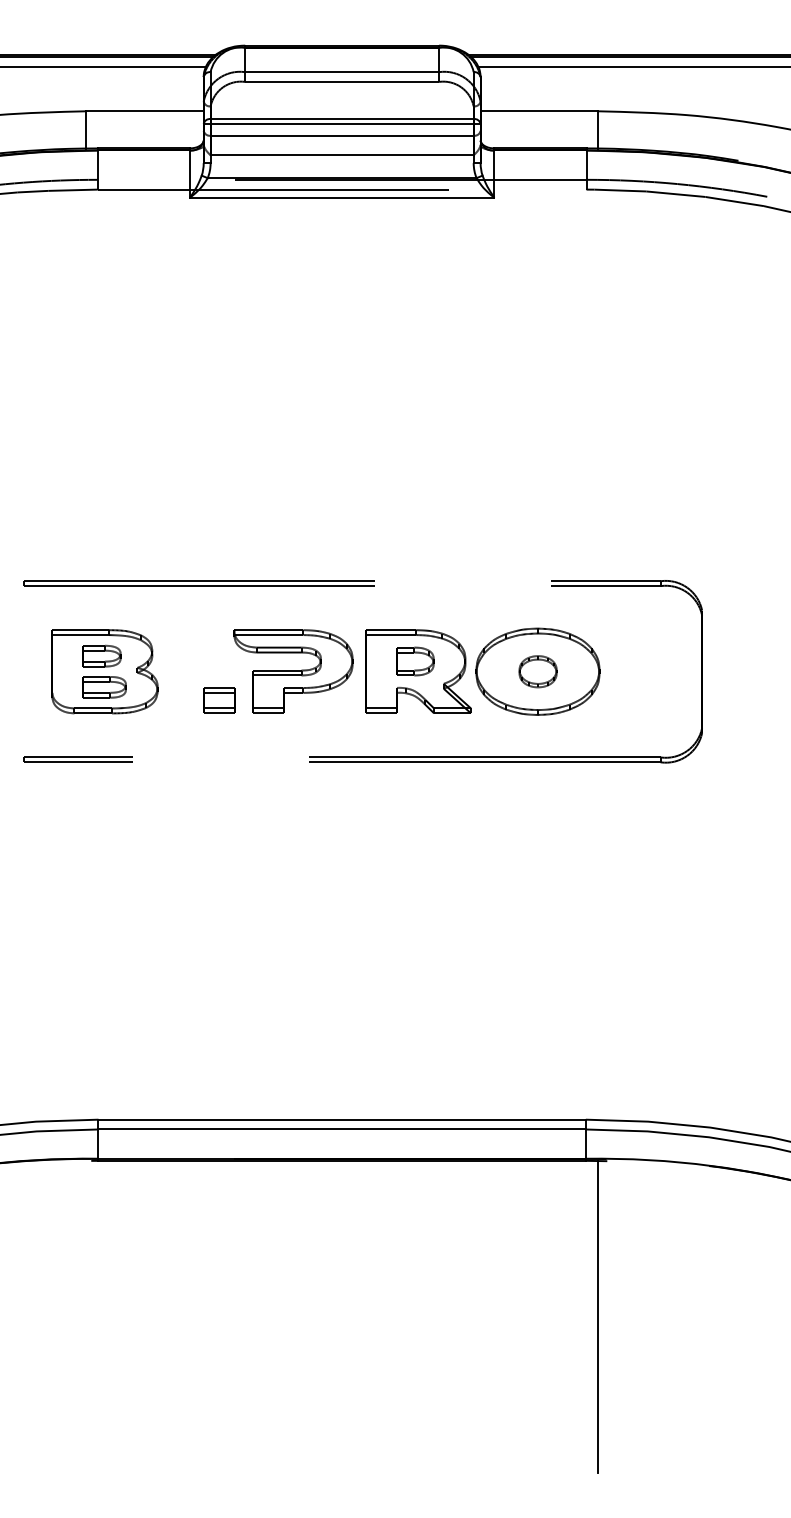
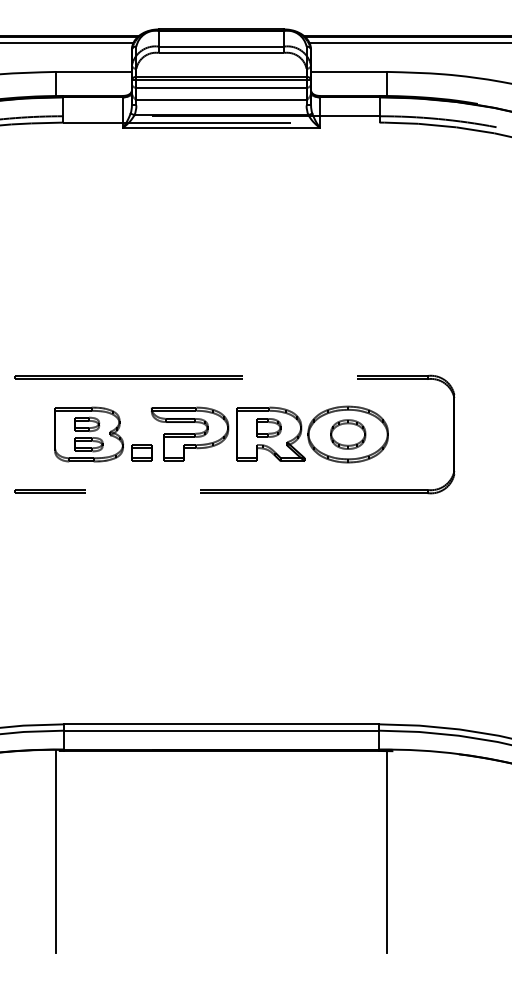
part: (104, 671) -> (88, 434), moved
part: (538, 671) -> (348, 434), size x1.43
line: (85, 1314) -> (55, 850), added

